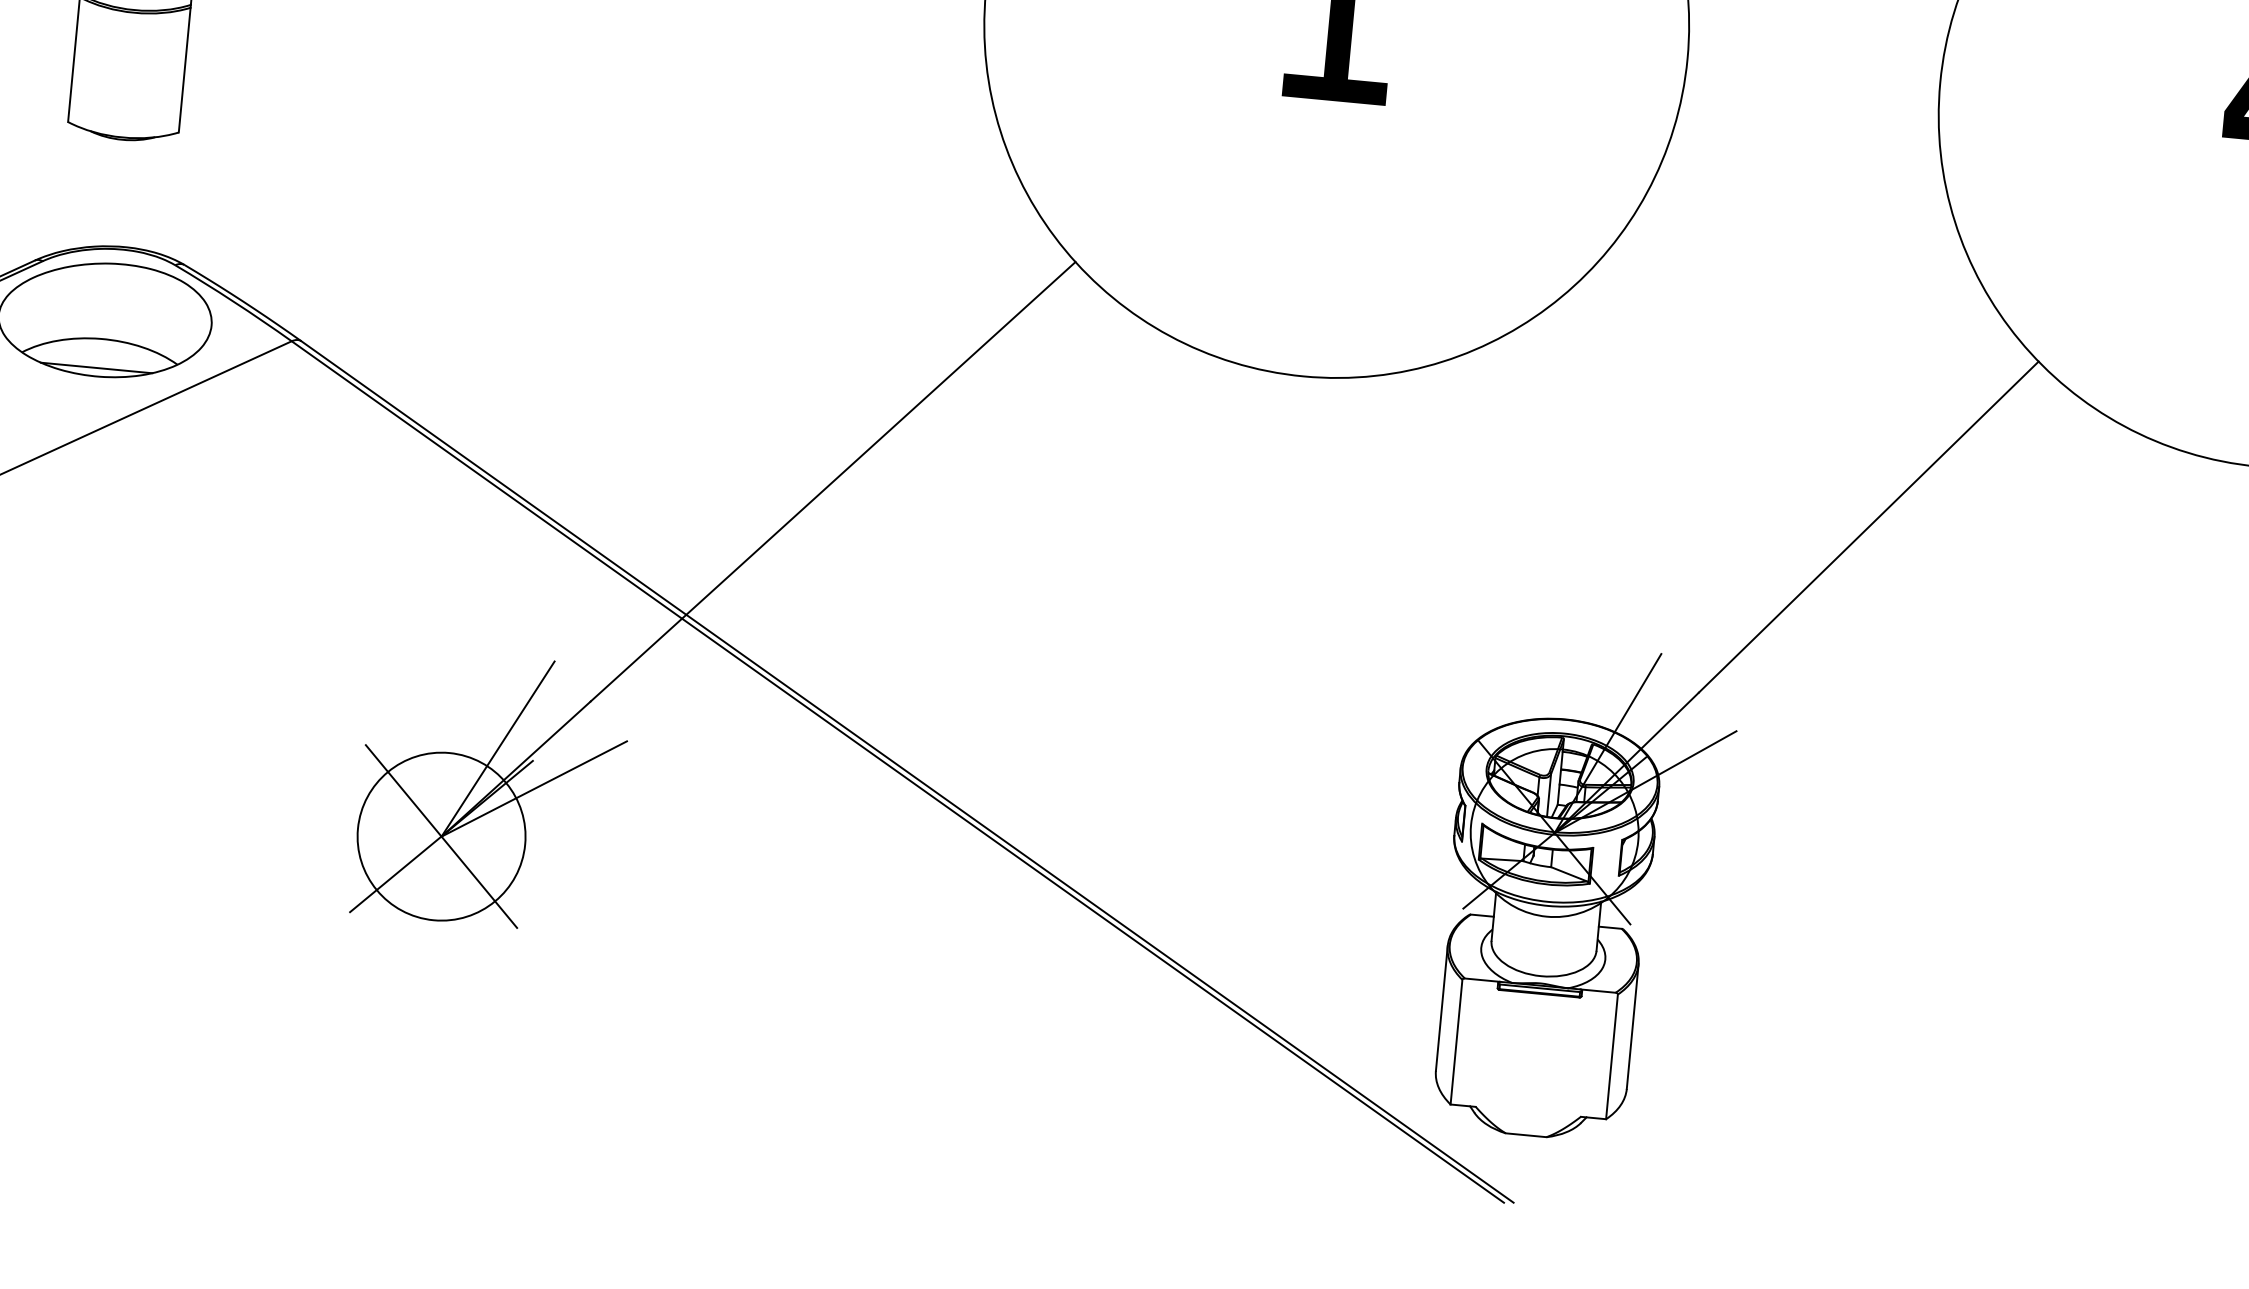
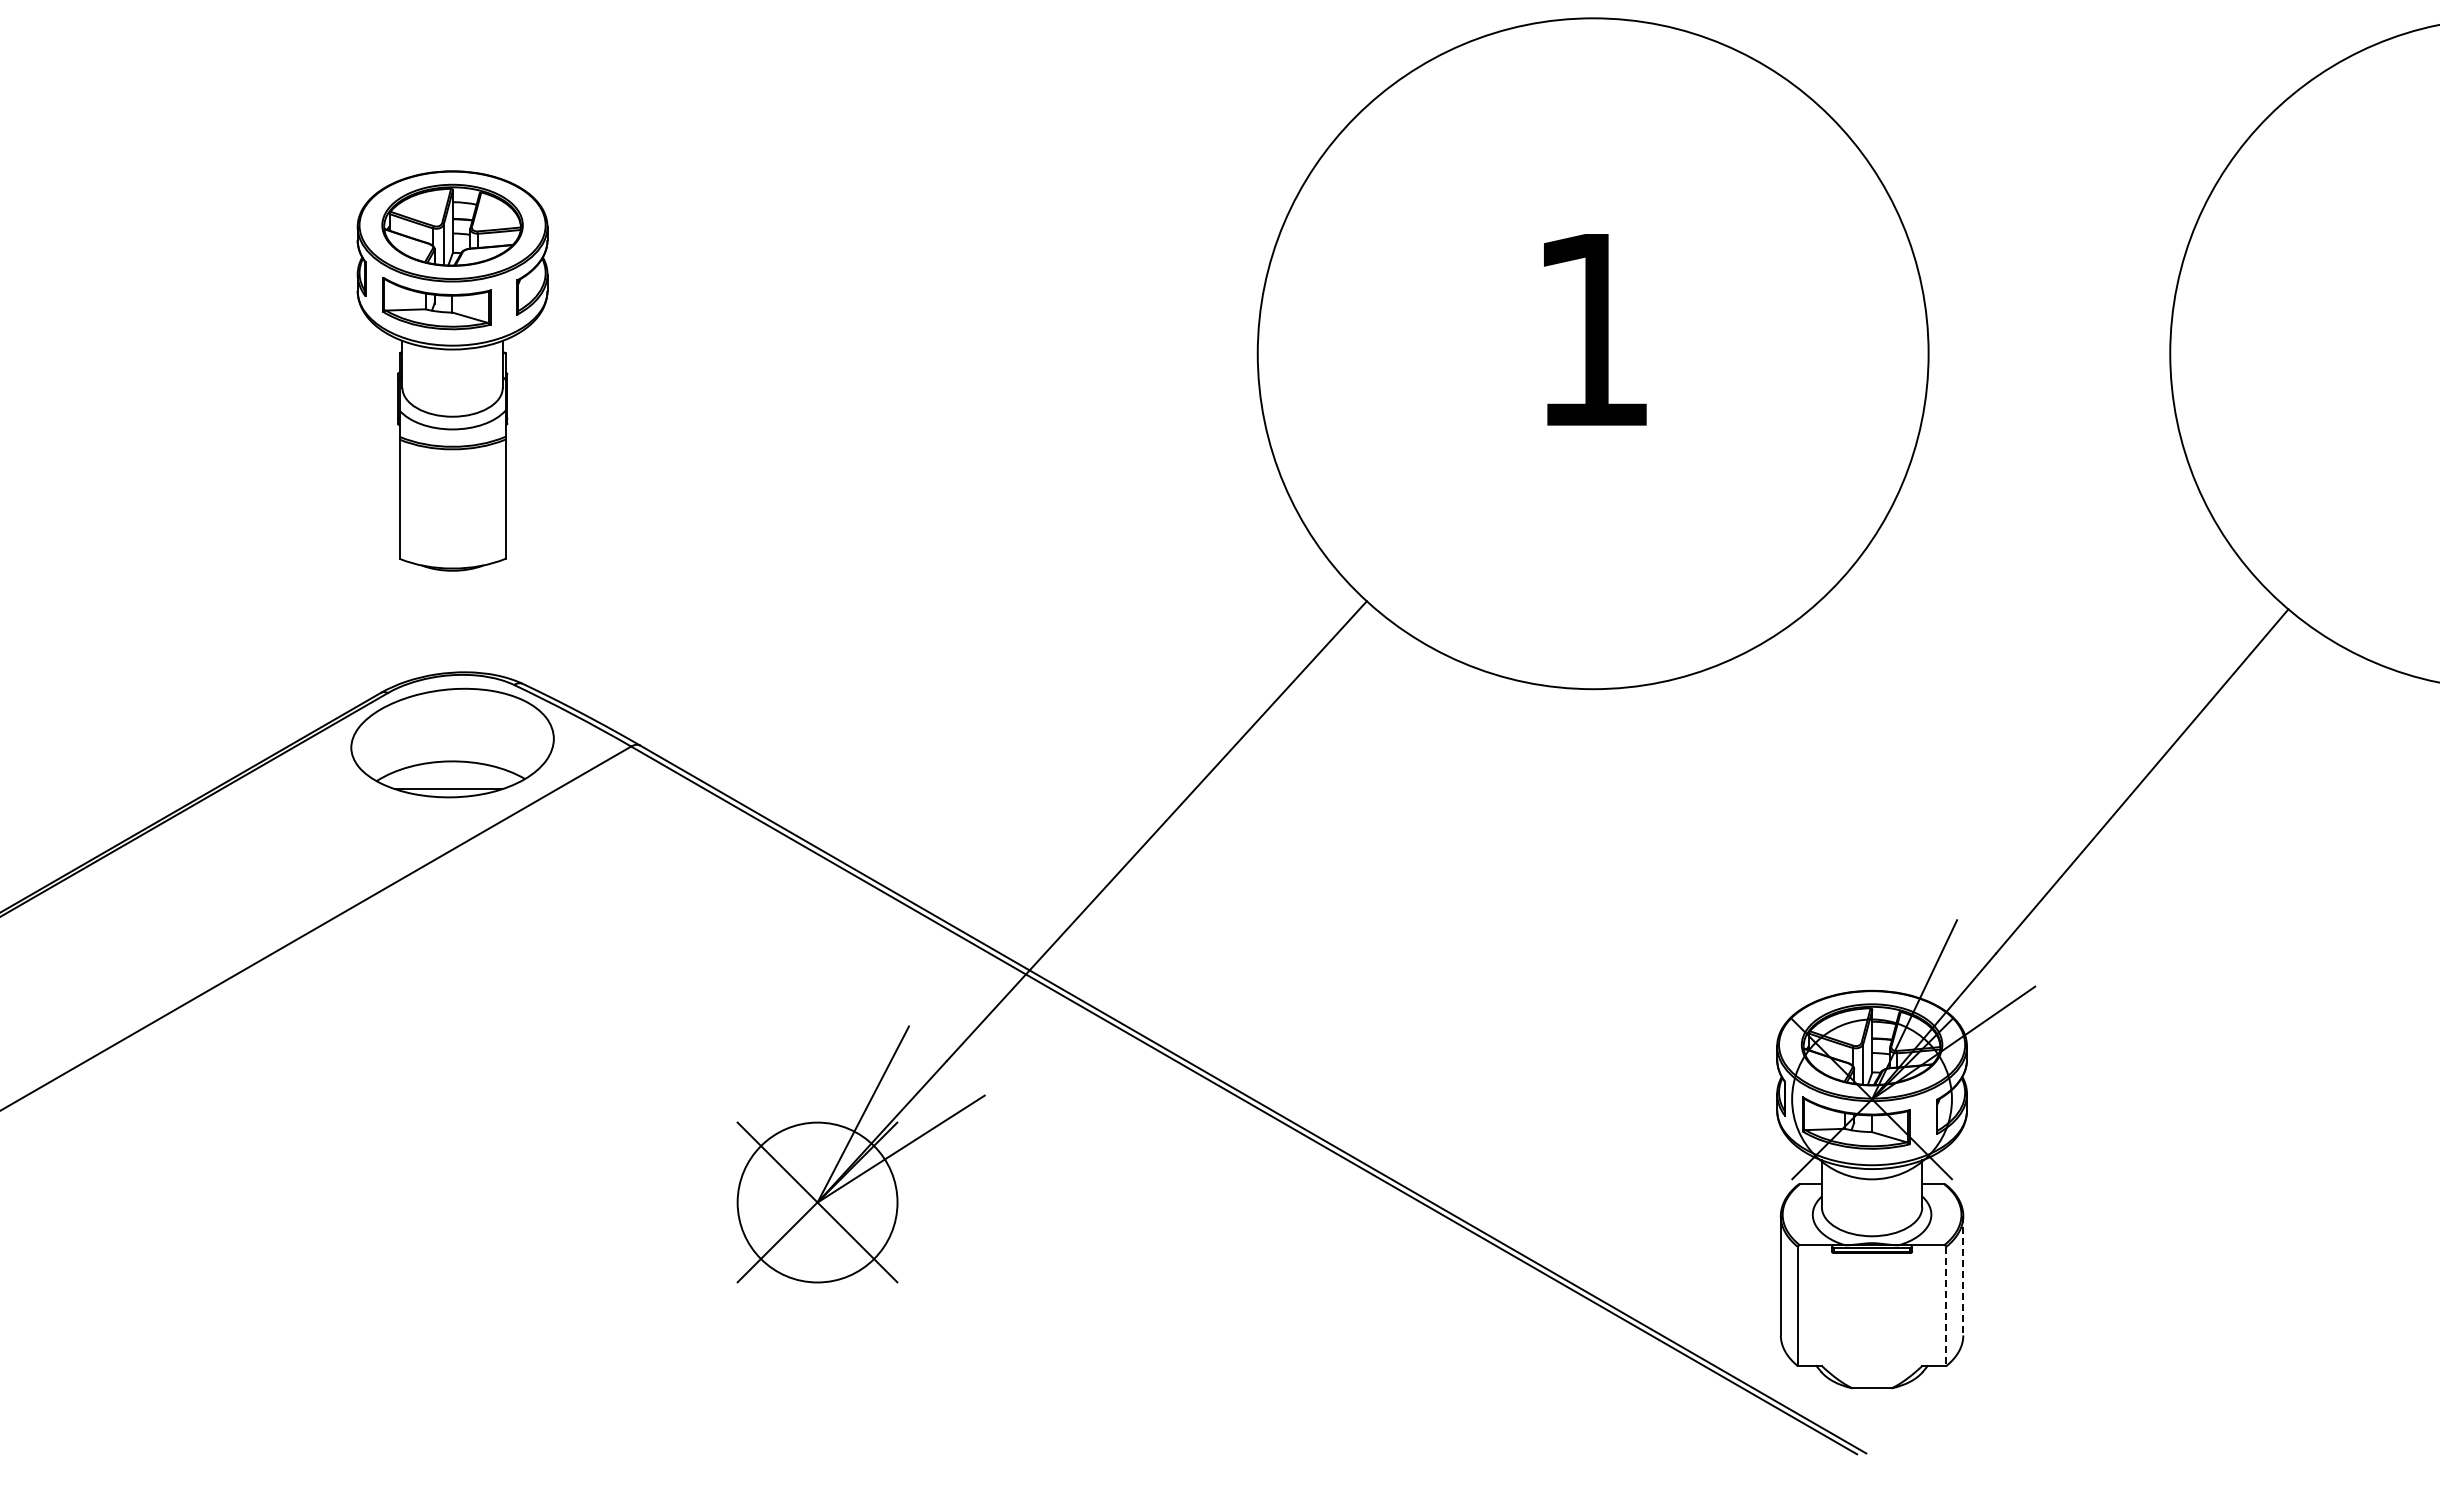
line: (1632, 1026) -> (1963, 1275), solid -> dashed
line: (1612, 1056) -> (1946, 1306), solid -> dashed

